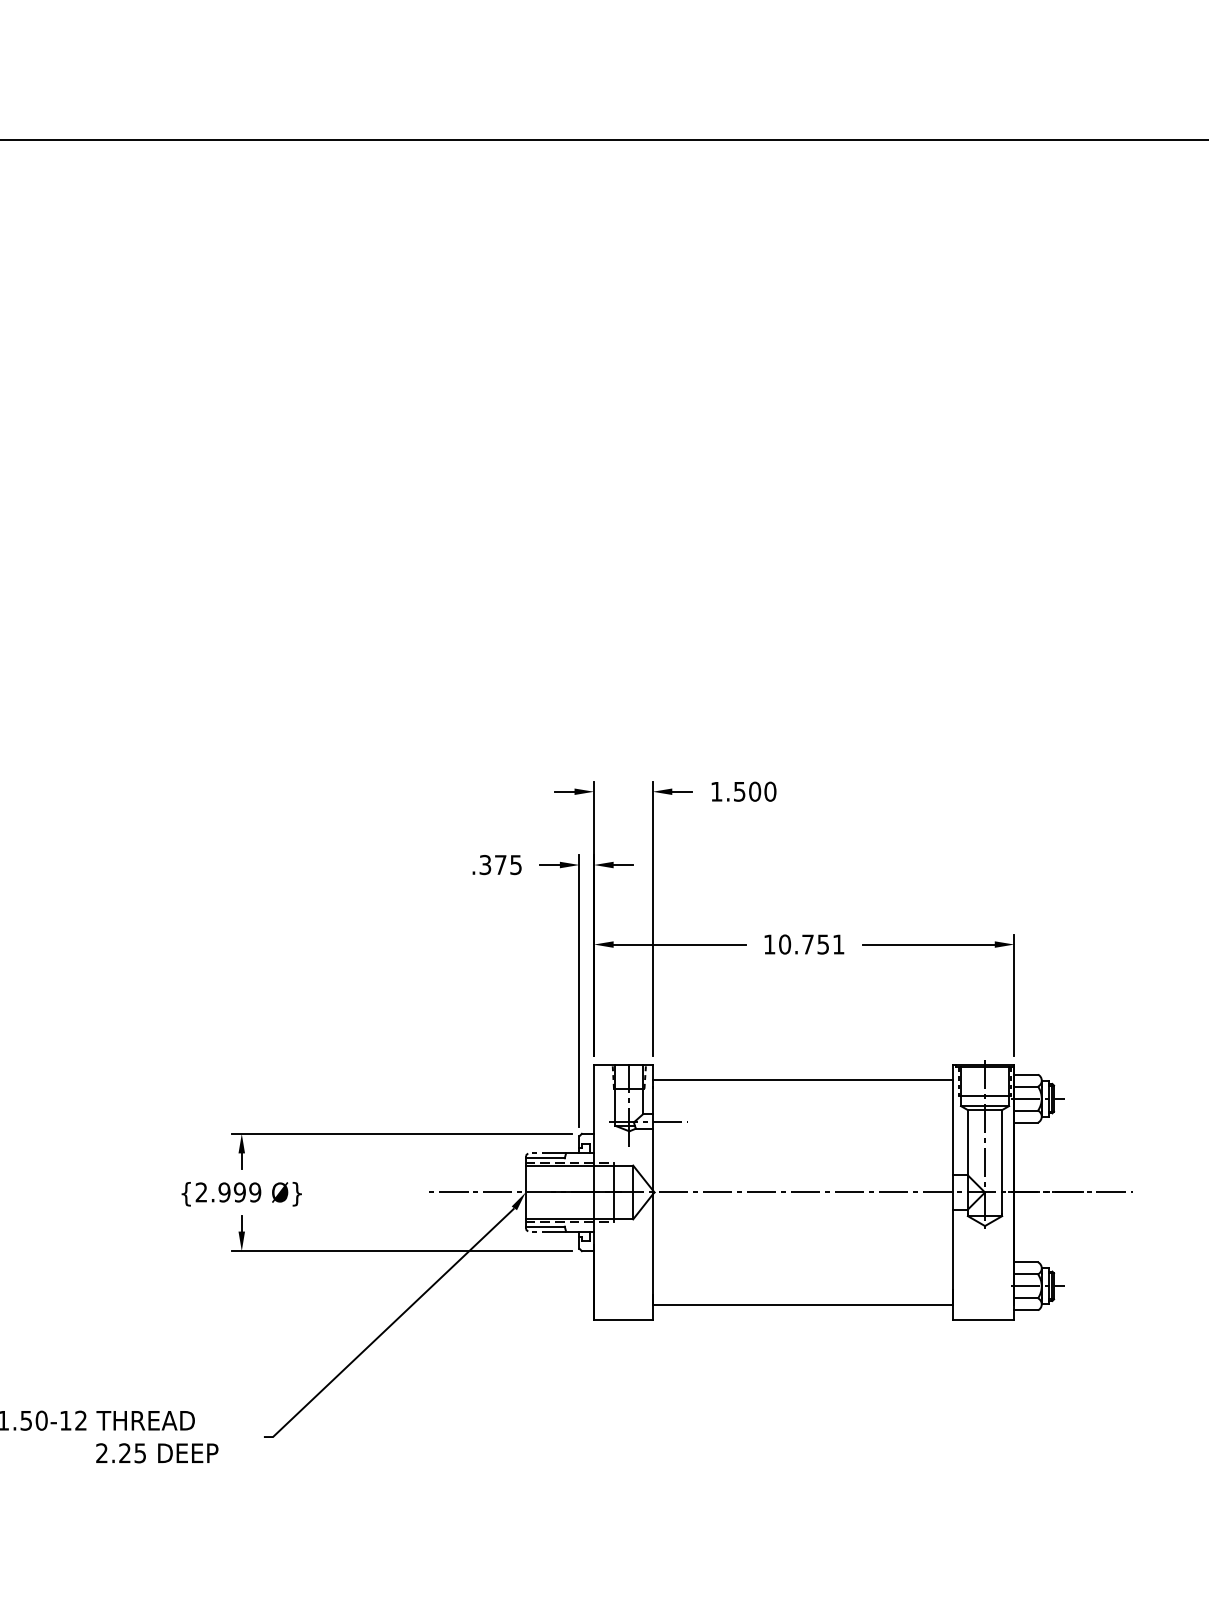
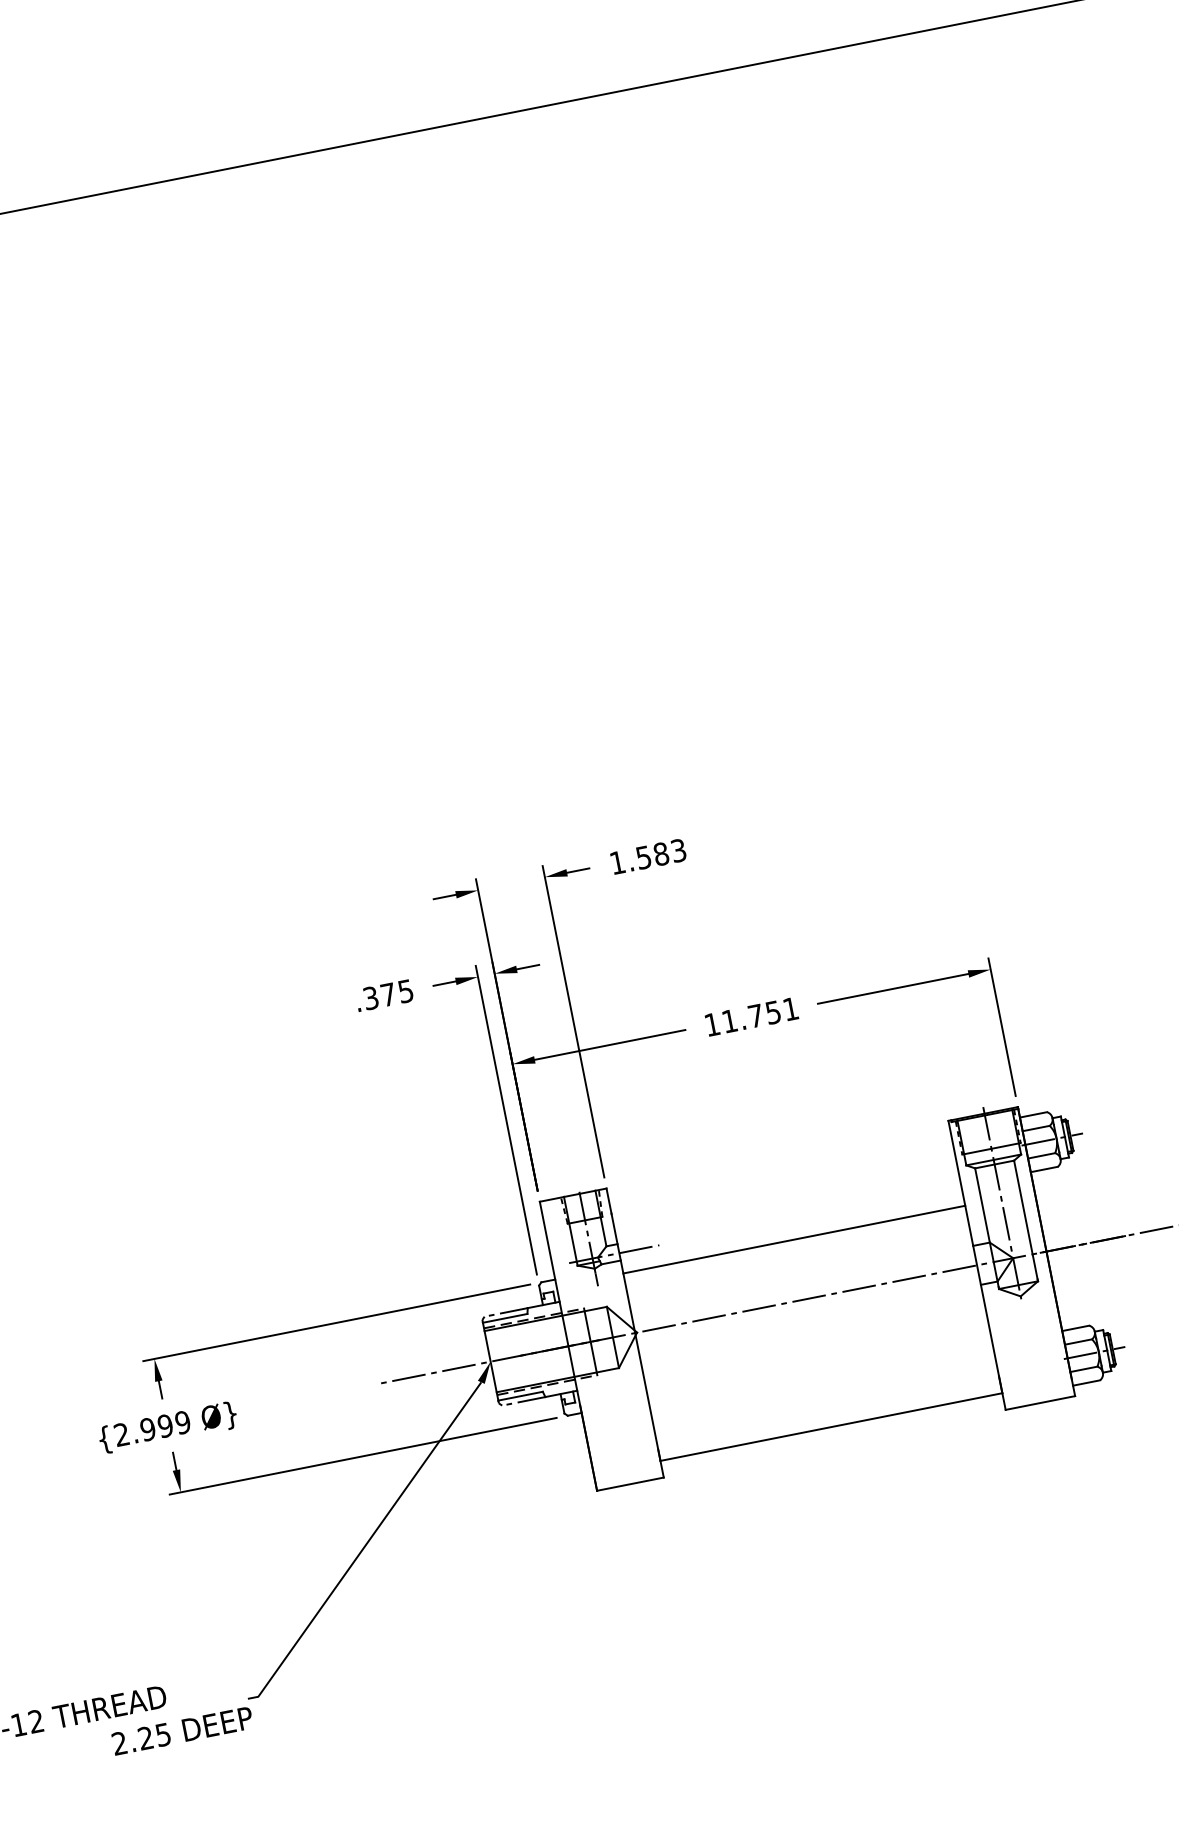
text: (762, 791) -> (669, 852), 1.500 -> 1.583
text: (785, 944) -> (730, 1021), 10.751 -> 11.751
line: (802, 1080) -> (793, 1240), moved
text: (157, 1453) -> (182, 1731), moved

